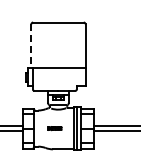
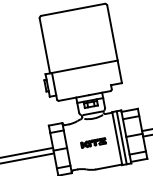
line: (31, 46) -> (45, 46), dashed -> solid
part: (54, 128) -> (93, 143), size x1.43

